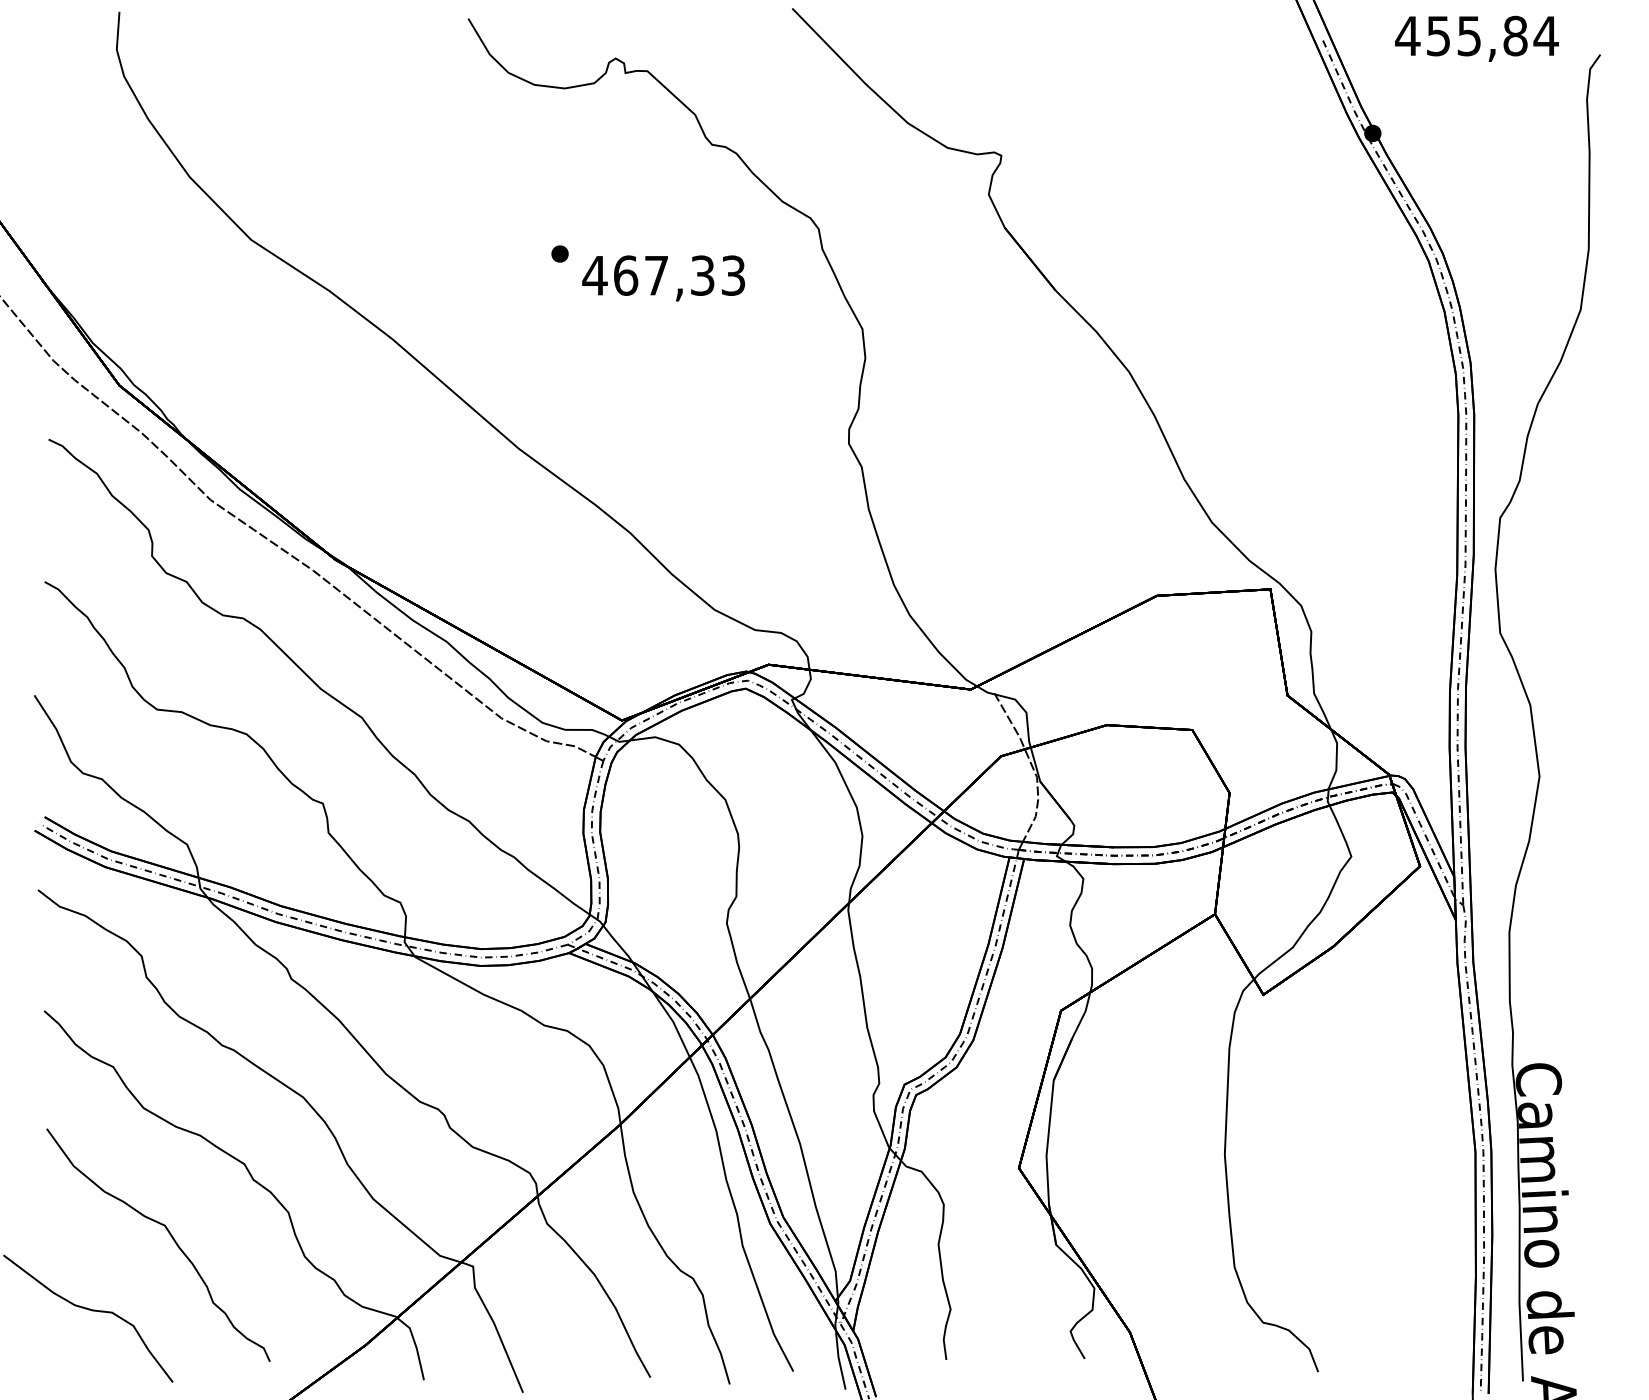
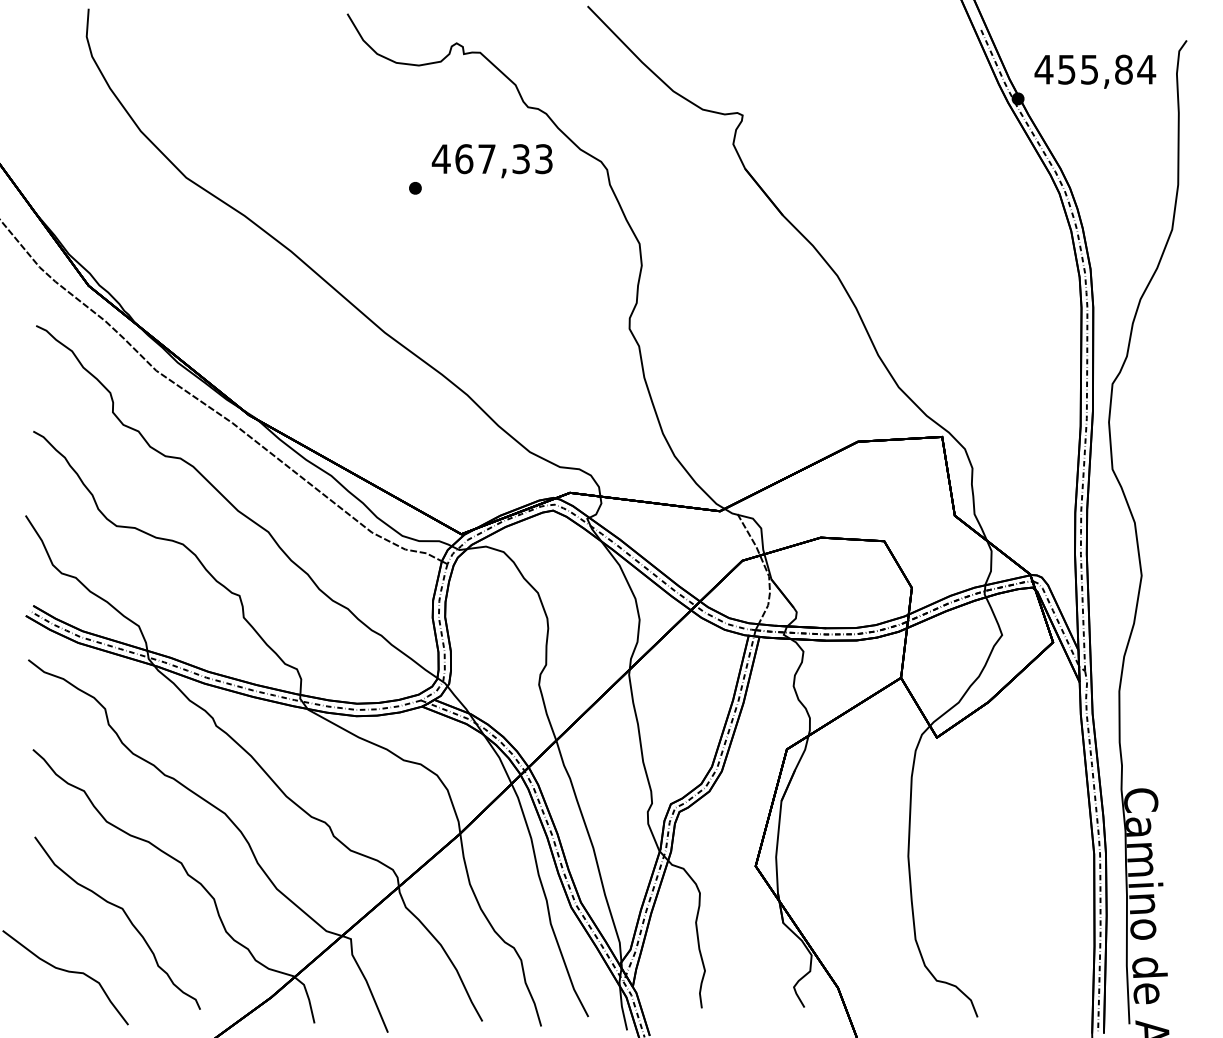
text: (1476, 38) -> (1094, 71), moved
text: (663, 278) -> (492, 161), moved

